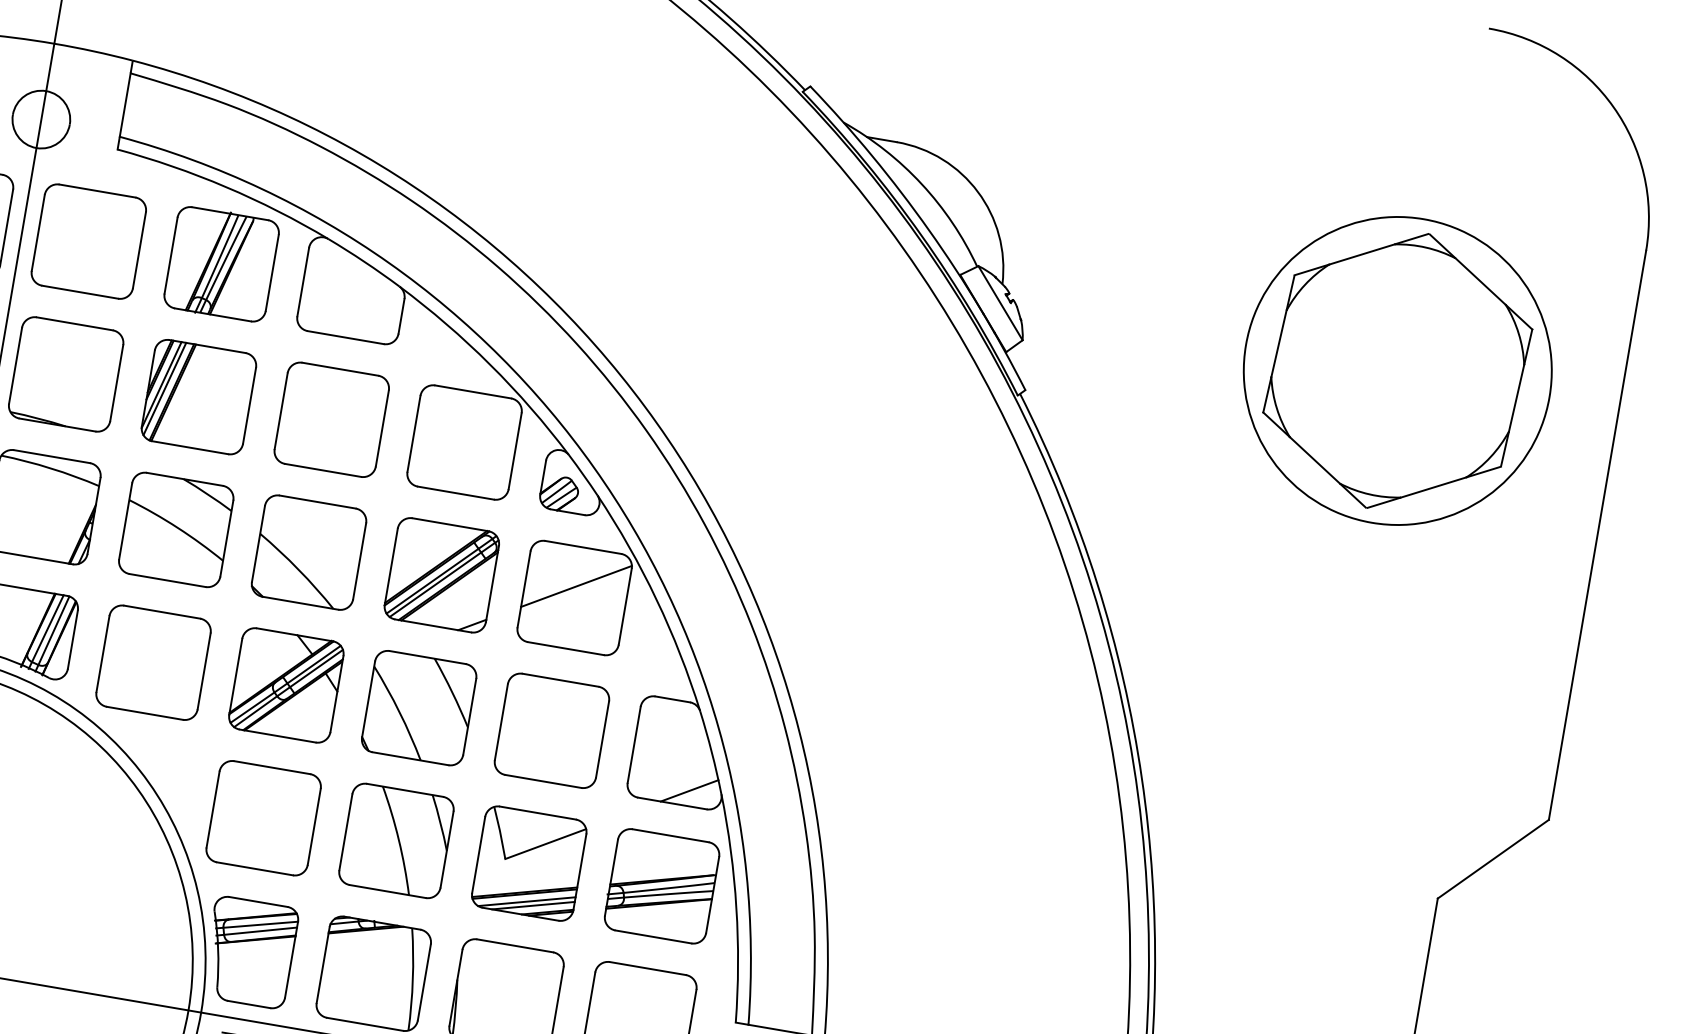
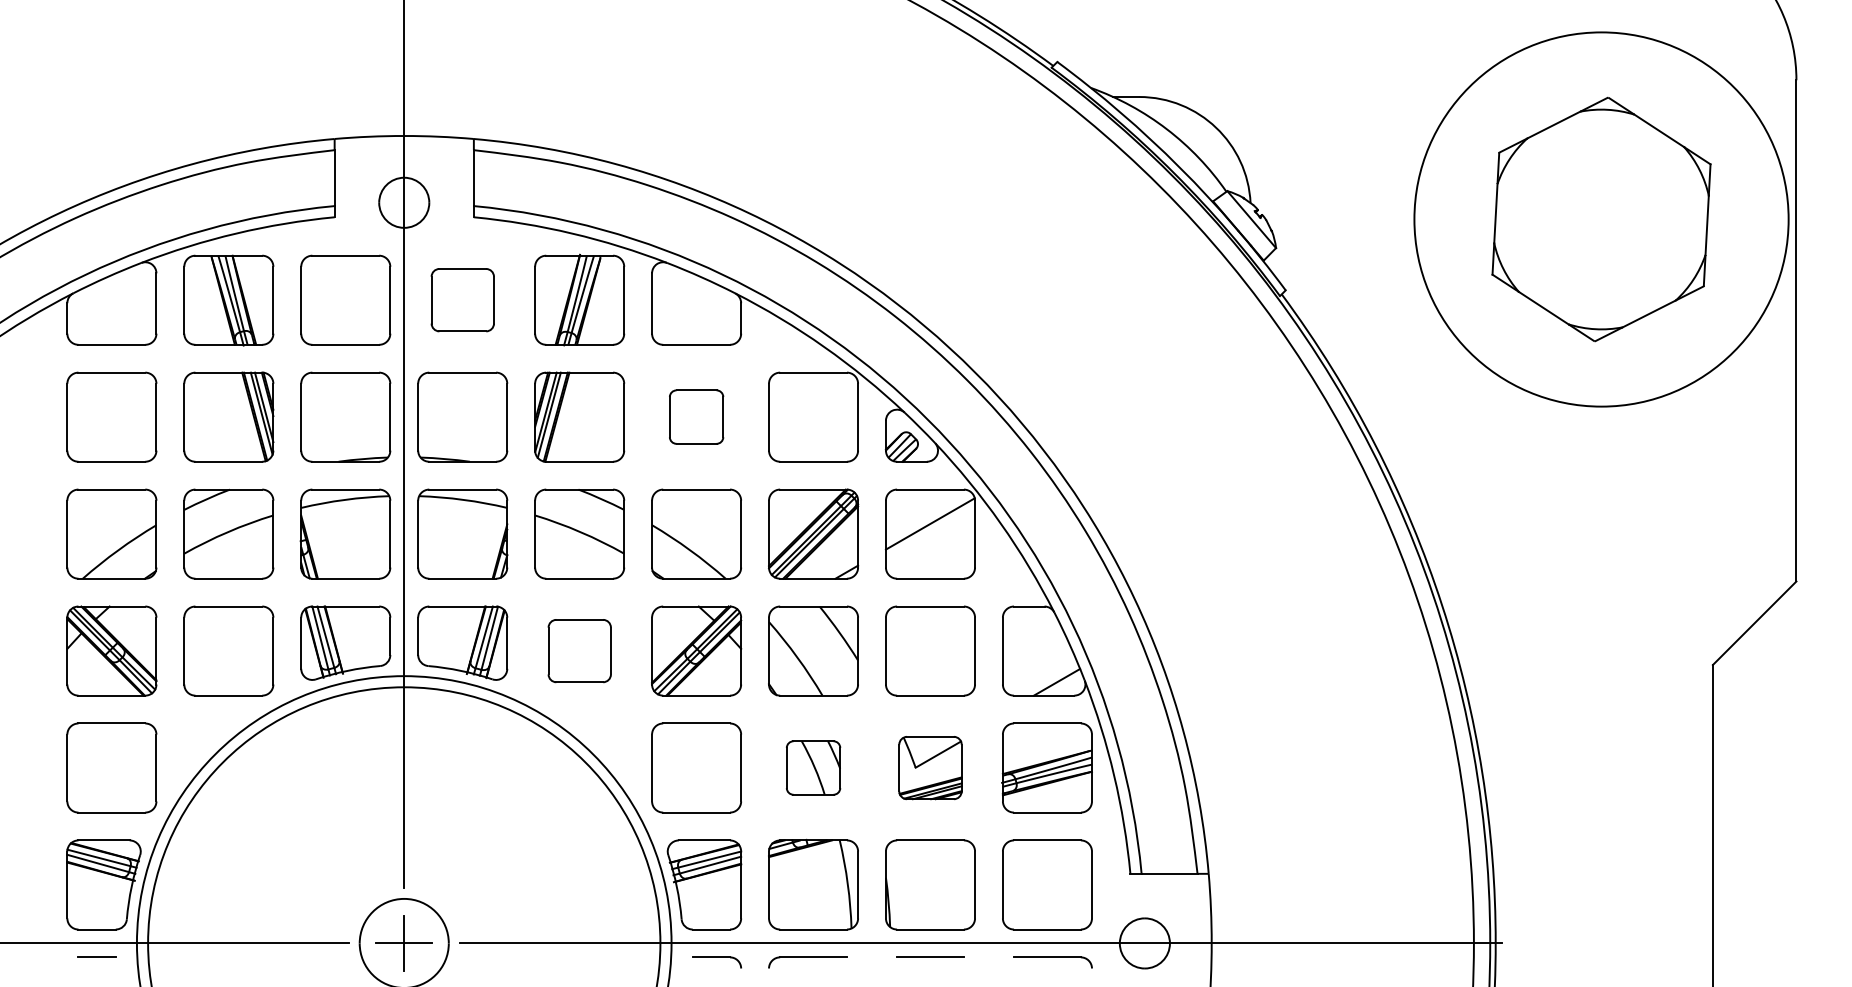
part: (88, 240) -> (462, 299), size x0.7
circle: (1397, 370) -> (1601, 219), size x1.4
part: (331, 419) -> (696, 416), size x0.6
part: (153, 662) -> (579, 650), size x0.7
part: (396, 840) -> (813, 767), size x0.6
part: (529, 863) -> (930, 767), size x0.7

